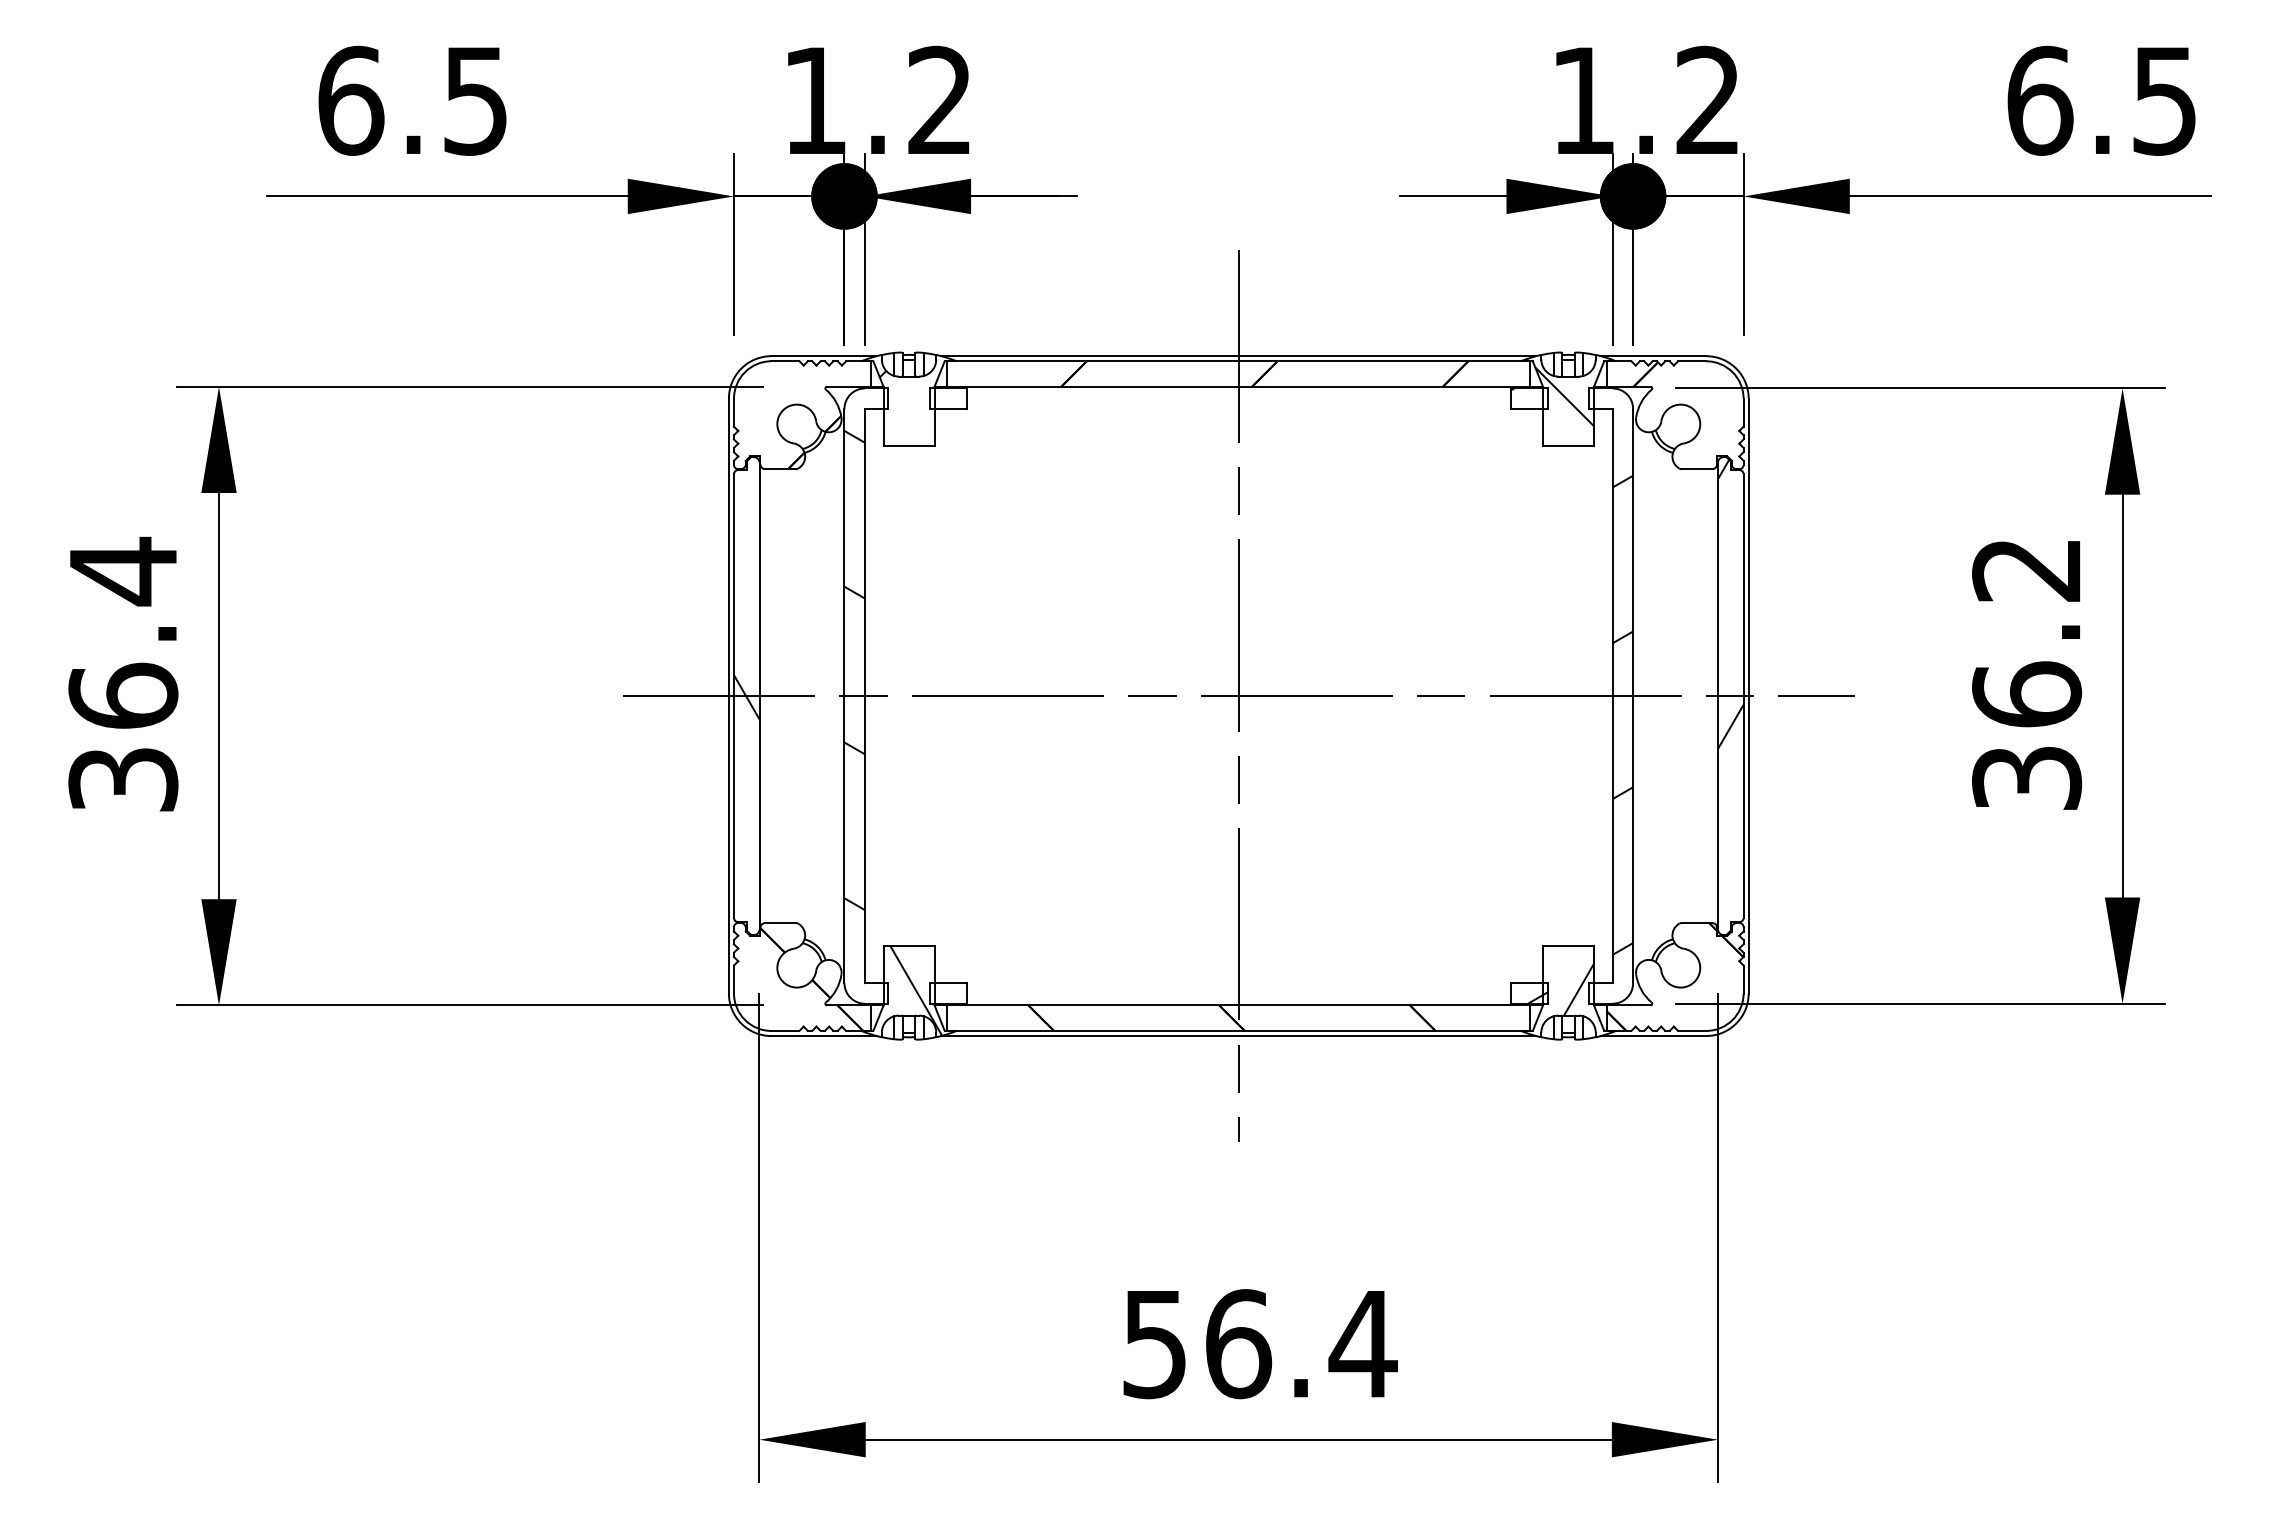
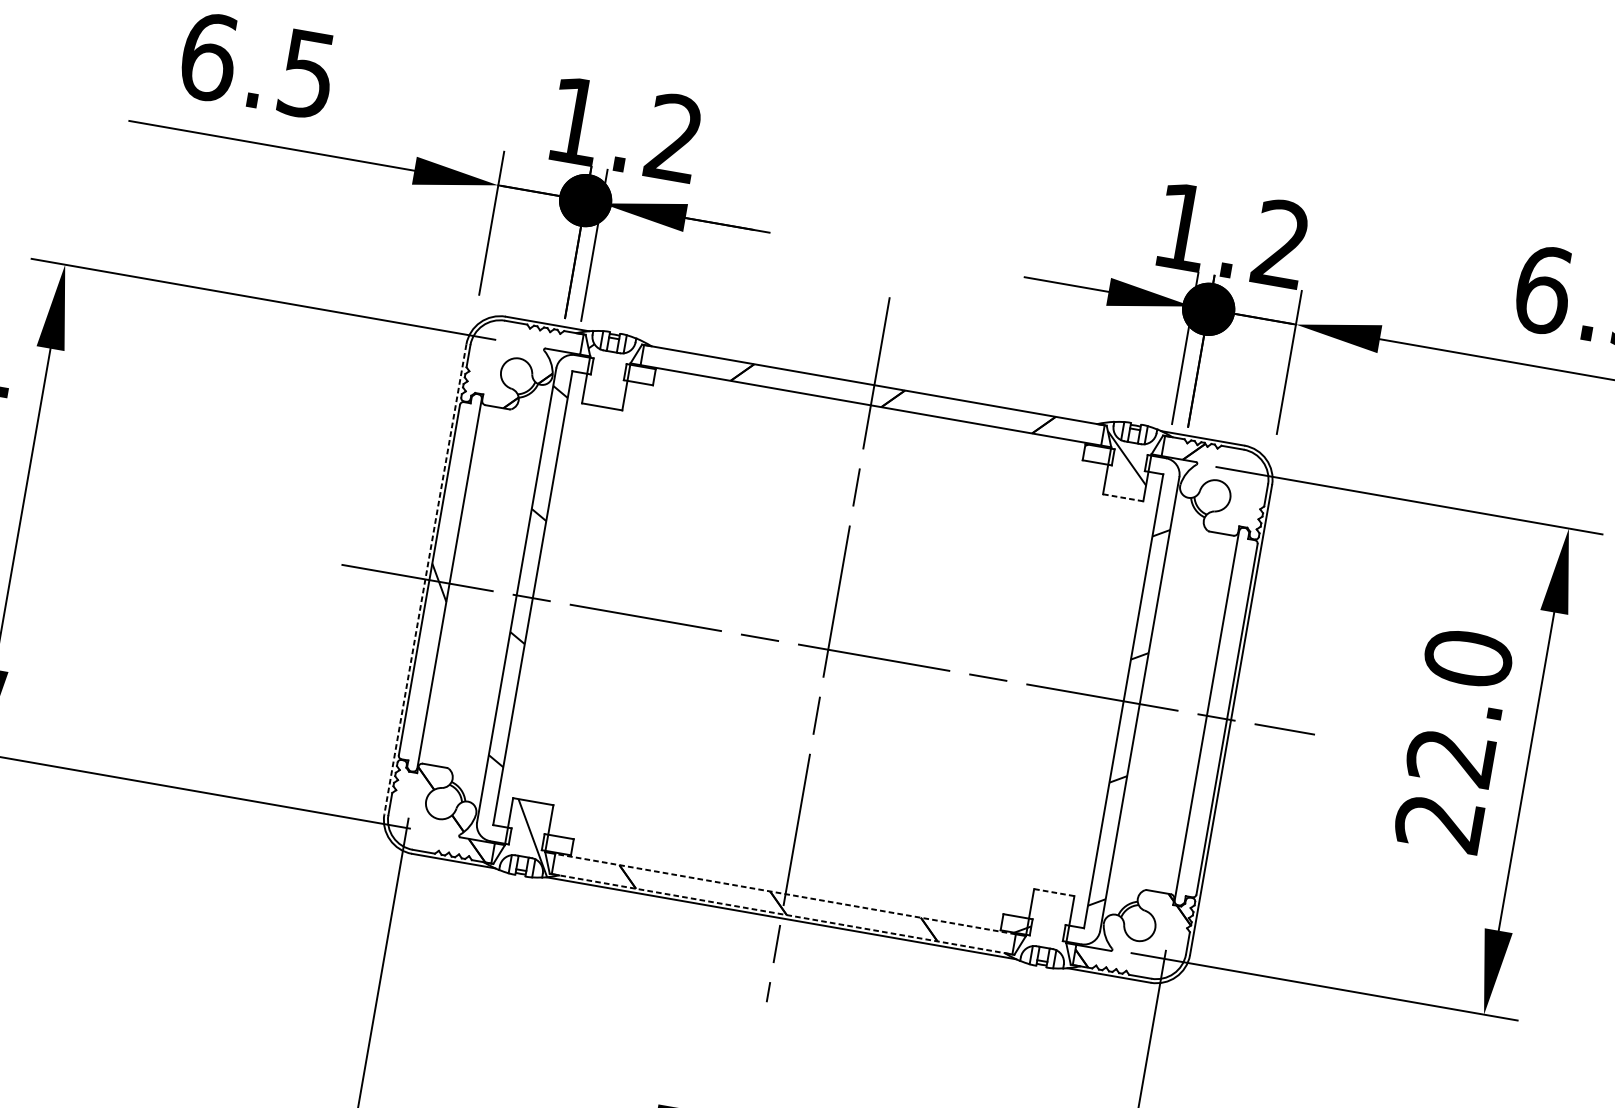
line: (1238, 356) -> (874, 381), removed
line: (1569, 446) -> (1123, 498), solid -> dashed
hatch: (1730, 603) -> (1229, 644), removed
text: (2027, 673) -> (1454, 740), 36.2 -> 22.0
line: (728, 696) -> (425, 579), solid -> dashed
line: (1568, 945) -> (1054, 892), solid -> dashed
hatch: (1579, 989) -> (1056, 928), removed
line: (1238, 1005) -> (785, 894), solid -> dashed
line: (1239, 1030) -> (782, 914), solid -> dashed

